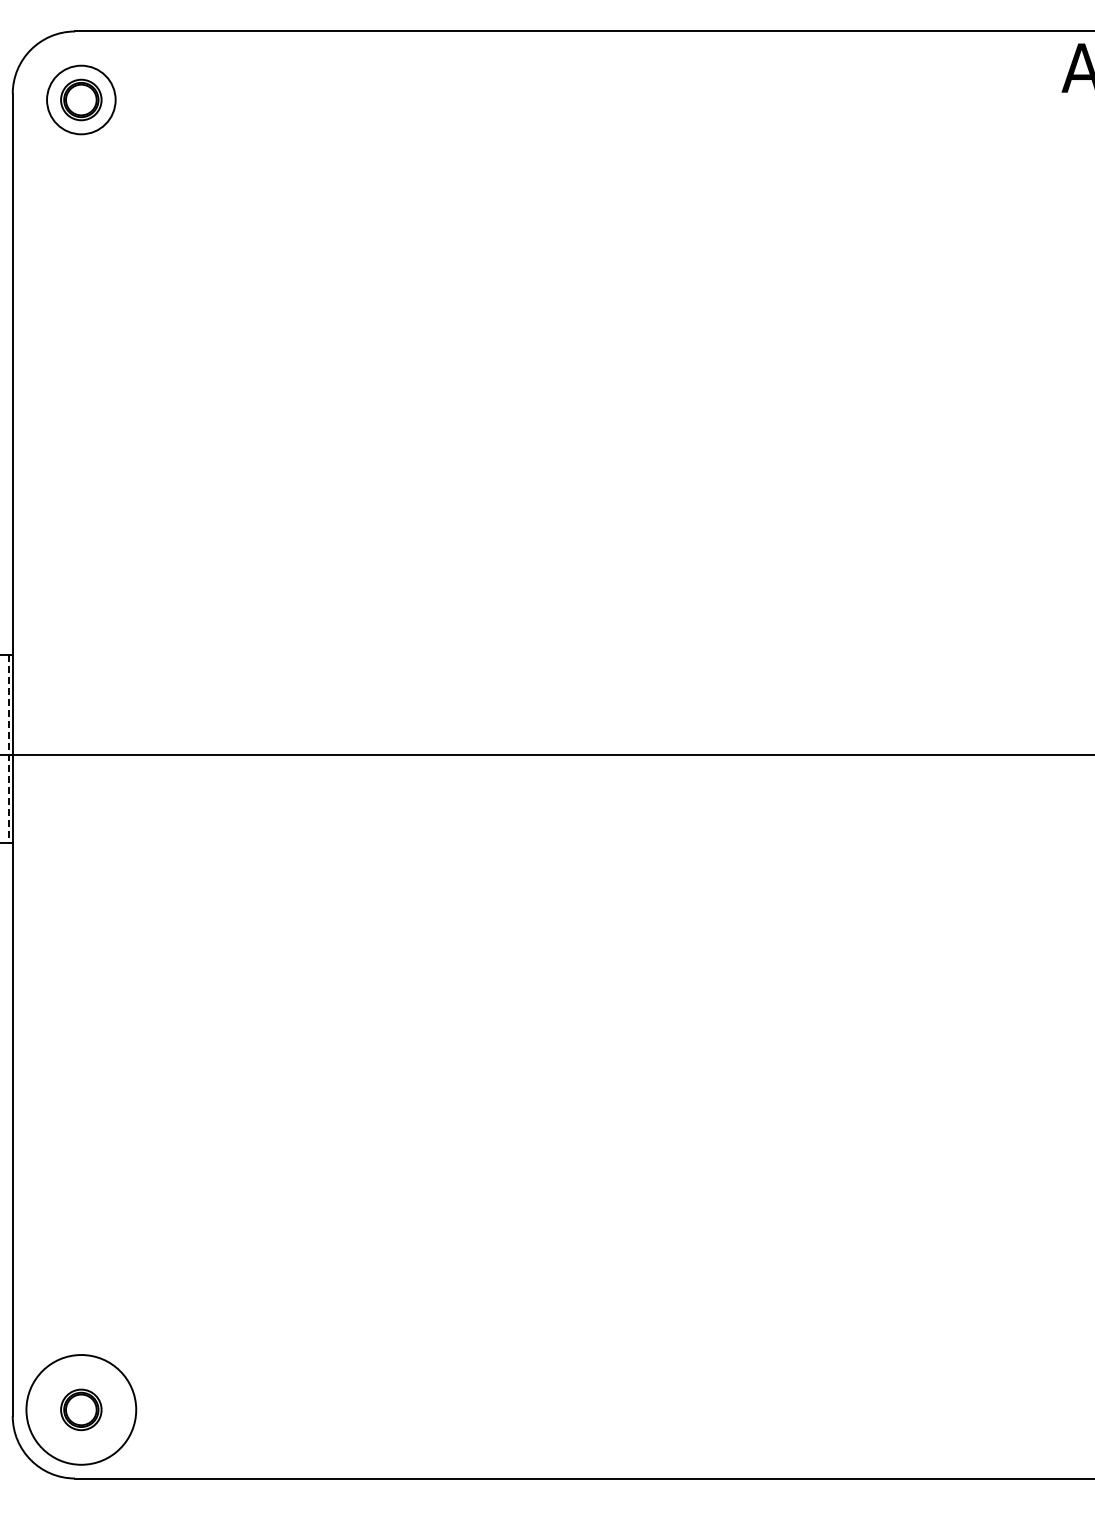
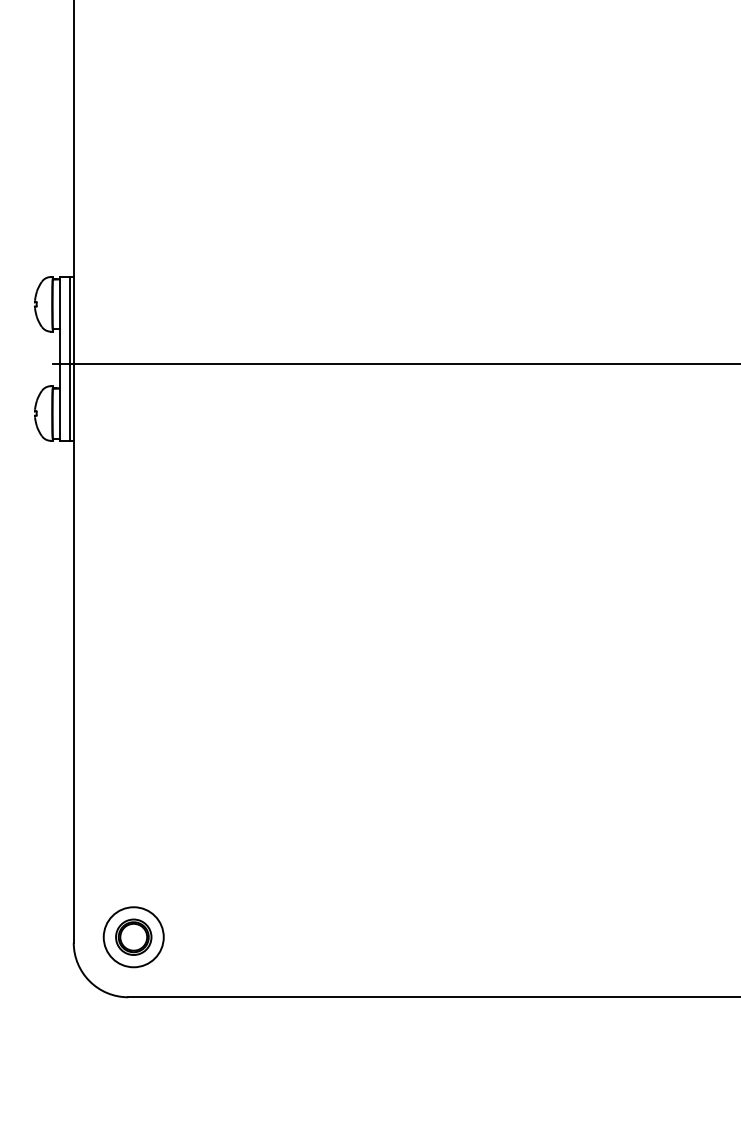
line: (8, 748) -> (70, 358), dashed -> solid
circle: (81, 1409) -> (133, 936), size x0.62

